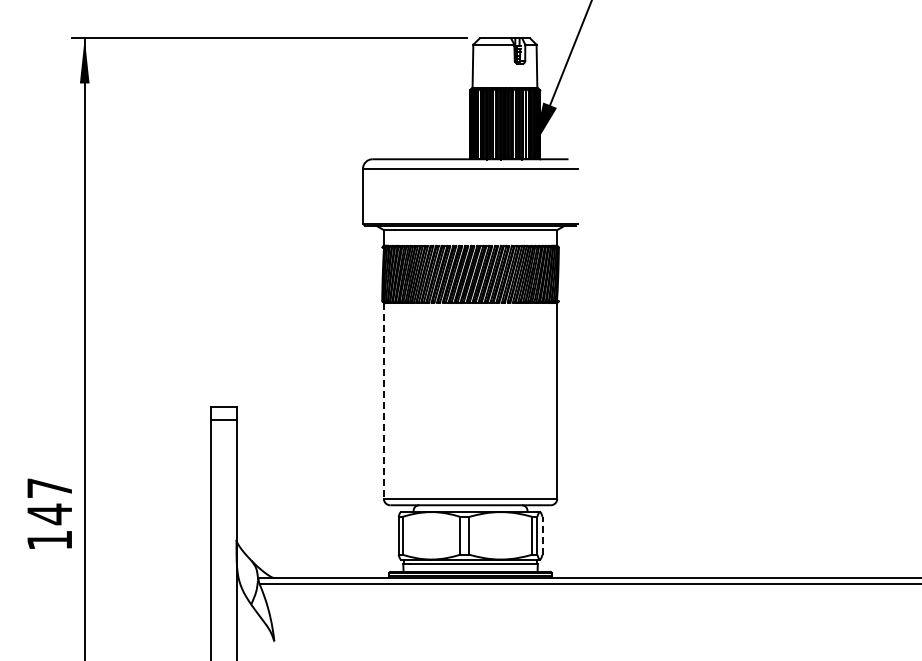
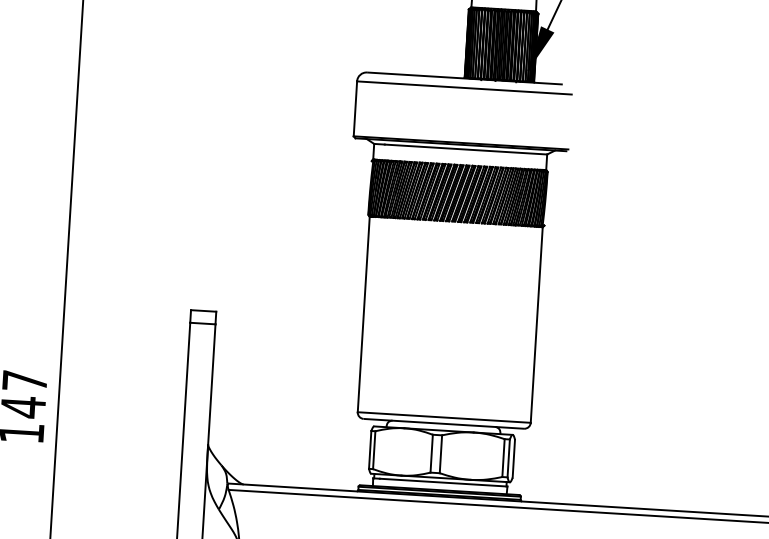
line: (383, 401) -> (363, 314), dashed -> solid
line: (542, 535) -> (513, 458), dashed -> solid

